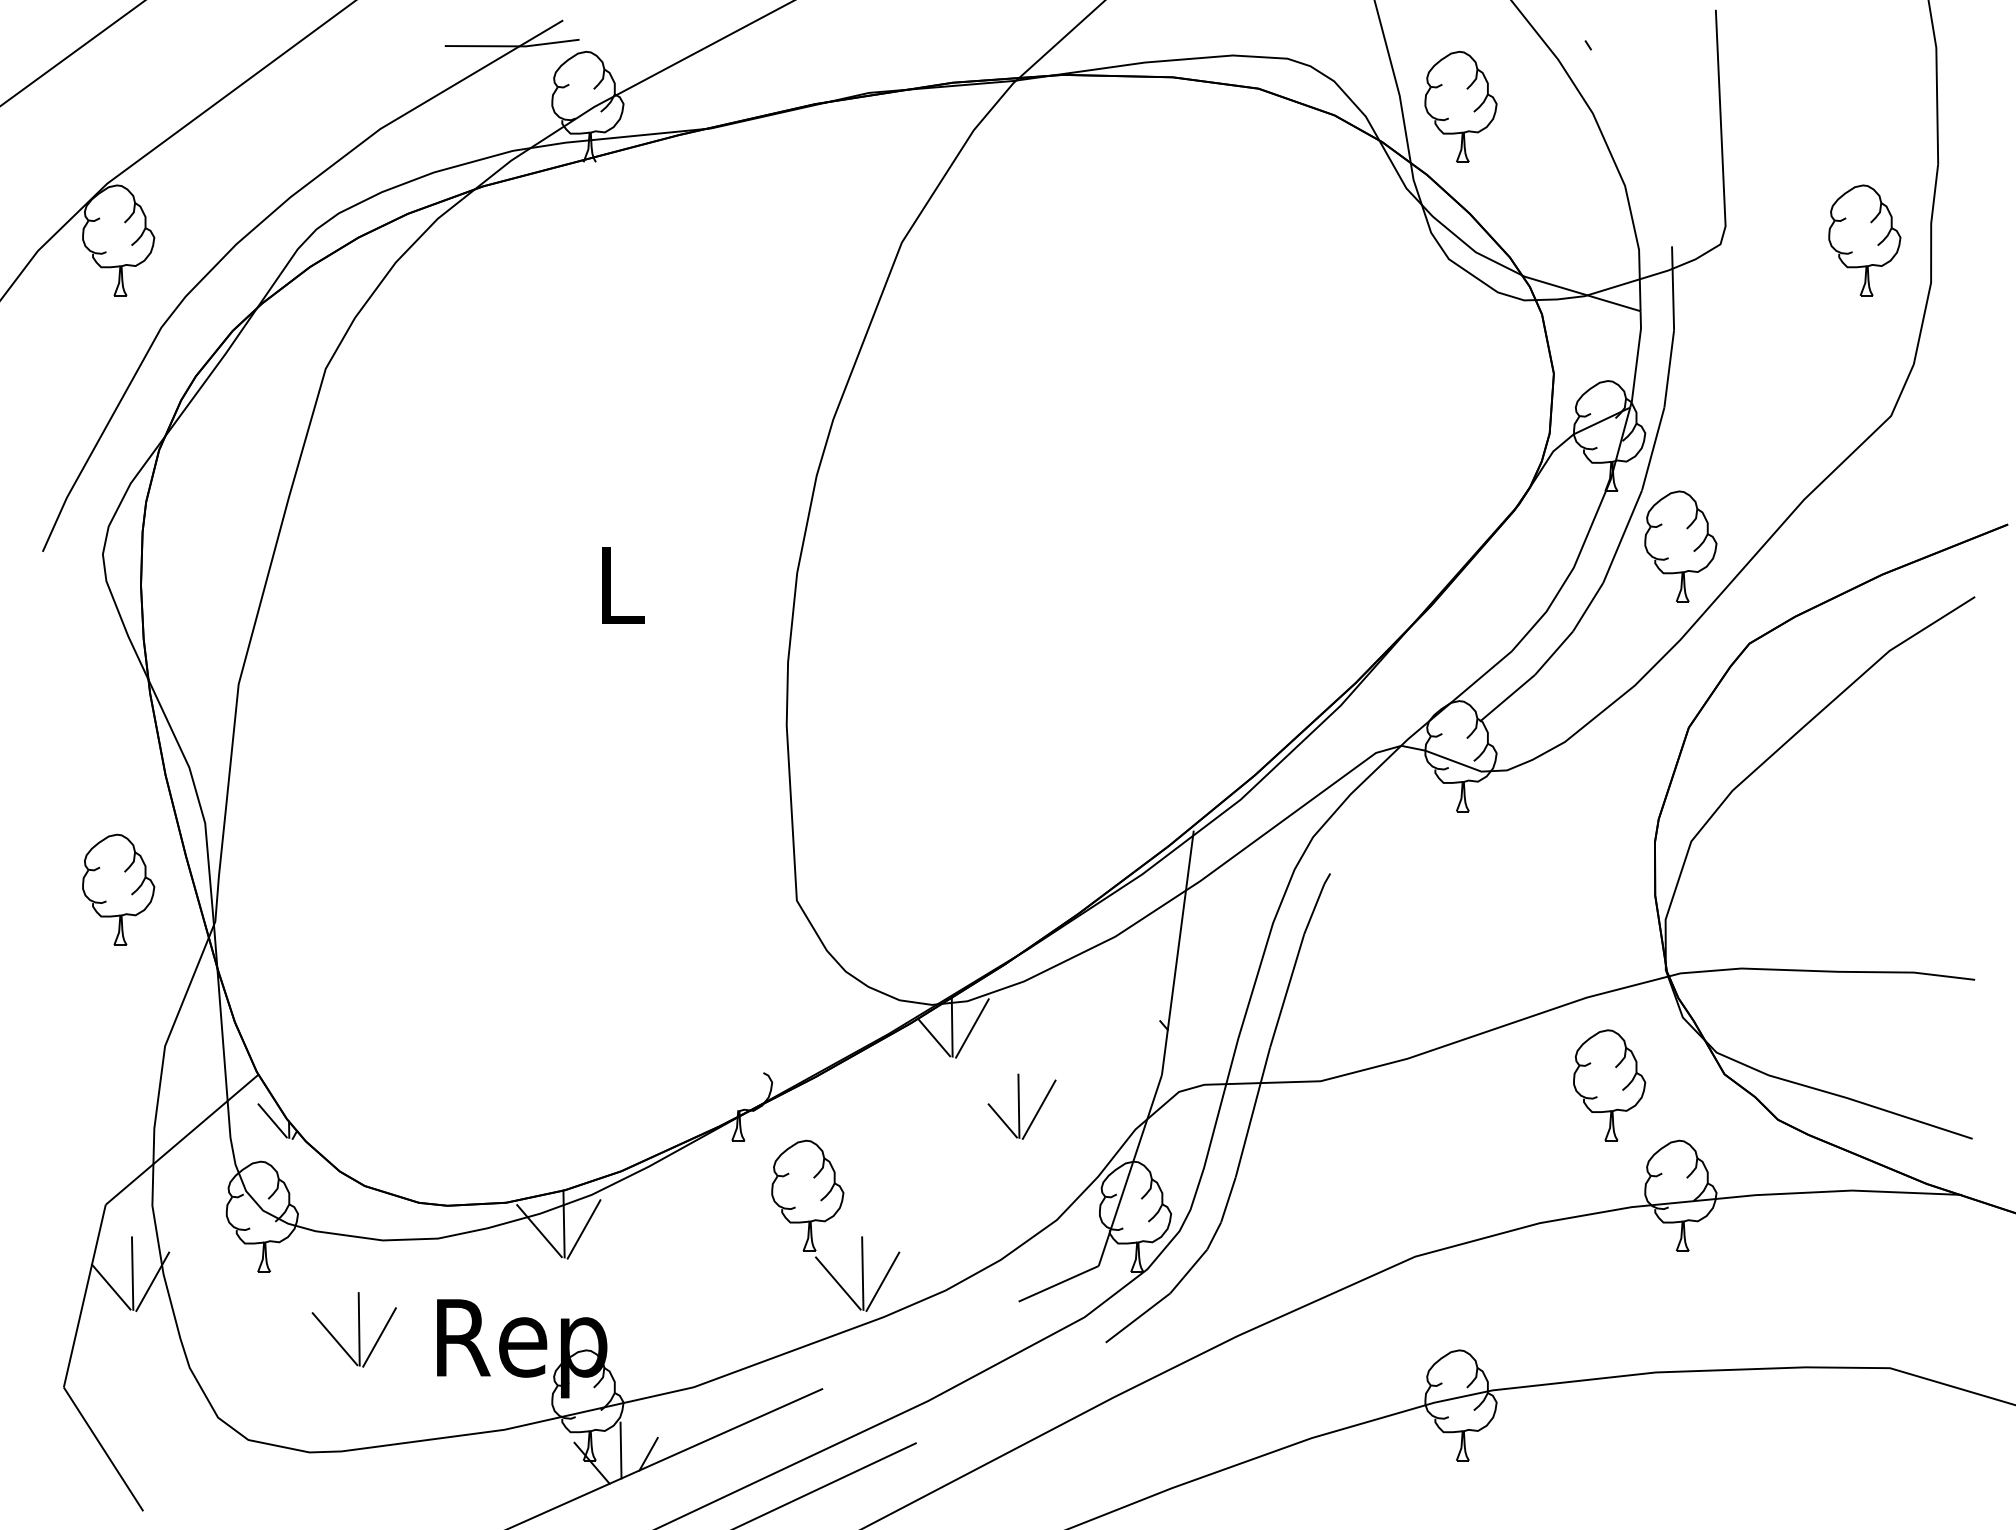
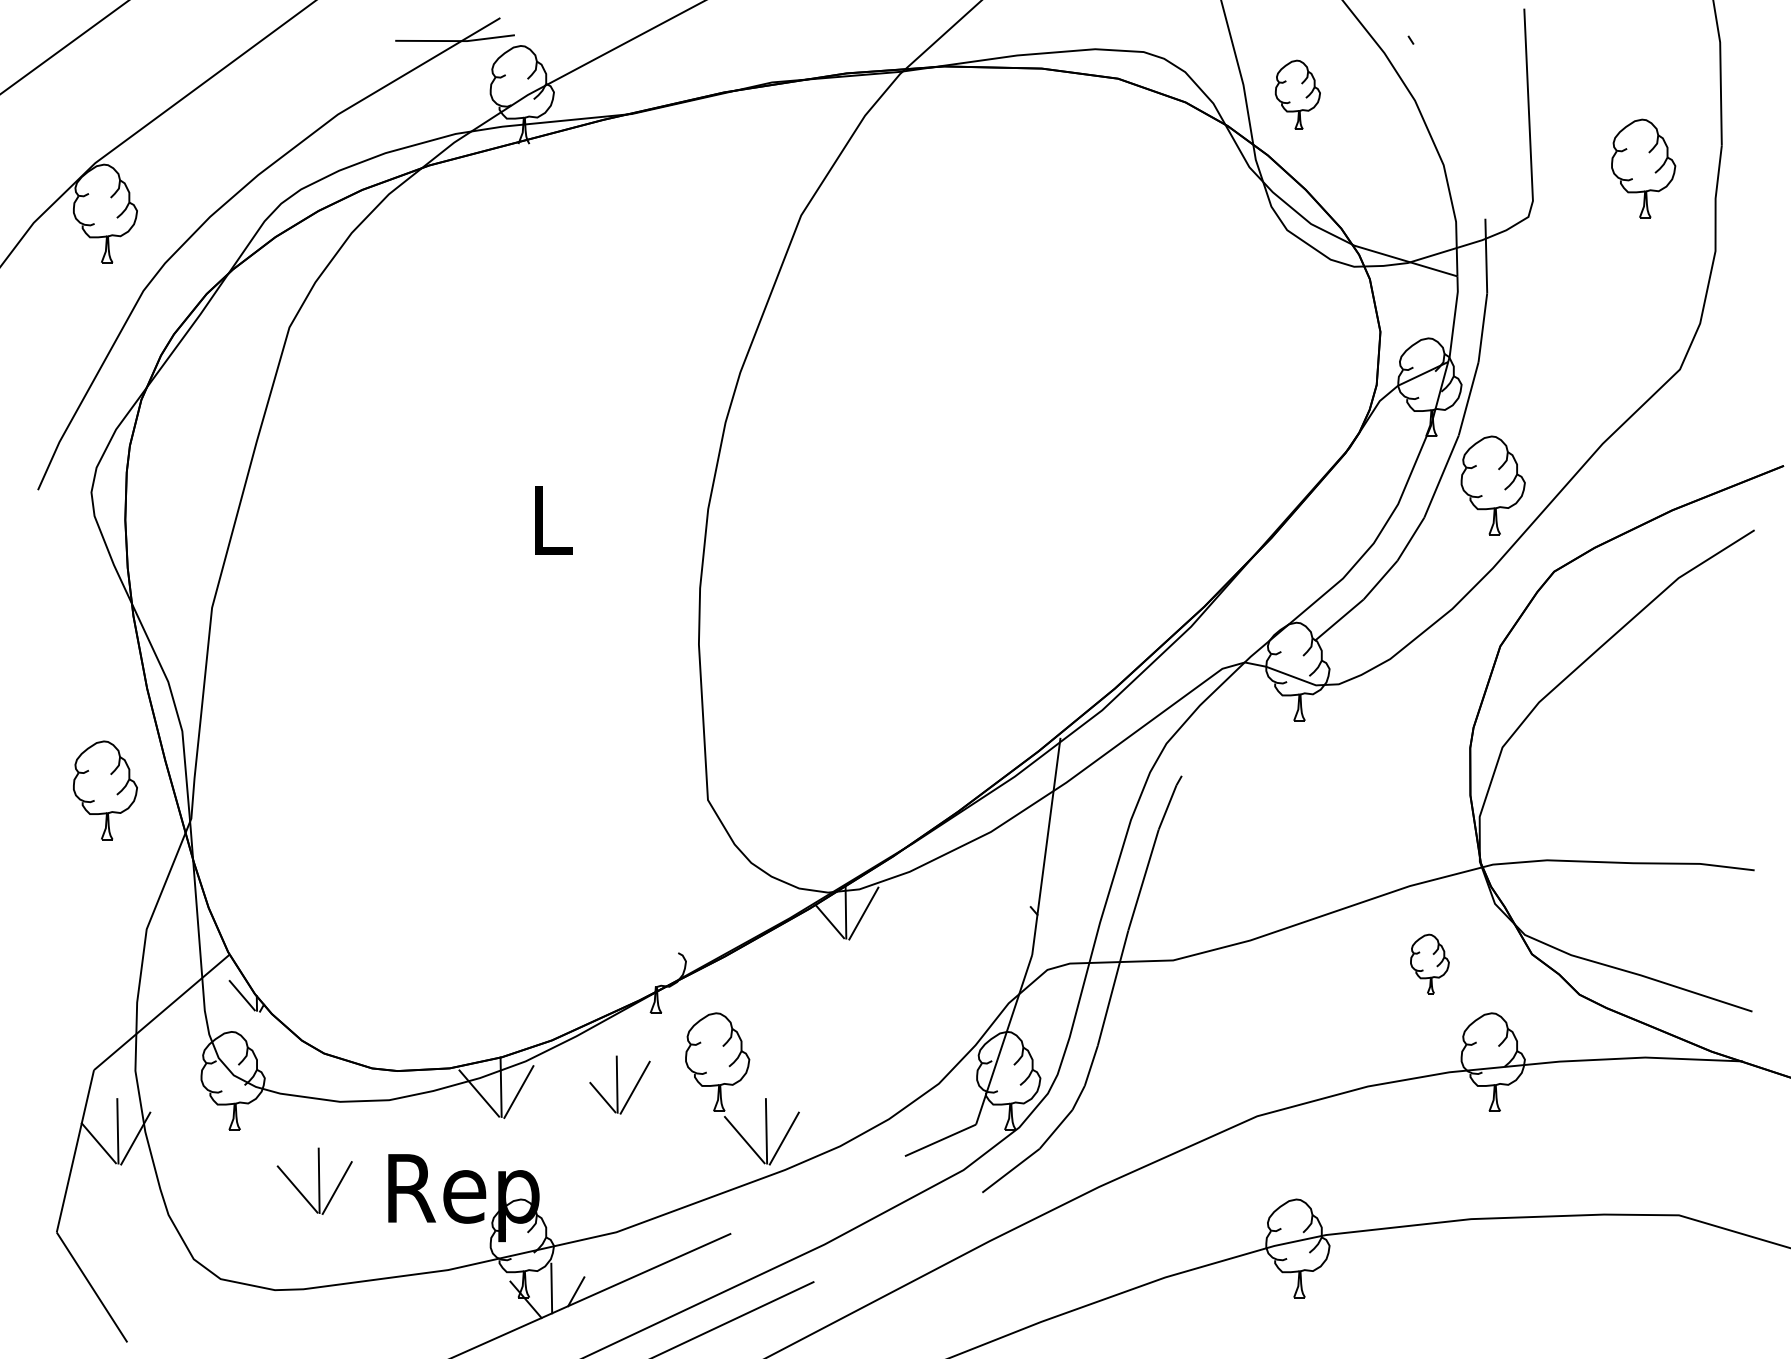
part: (1460, 106) -> (1297, 94), size x0.7
part: (1864, 240) -> (1643, 168), moved
part: (1609, 1084) -> (1429, 963), size x0.6
part: (1021, 1106) -> (619, 1084), moved

